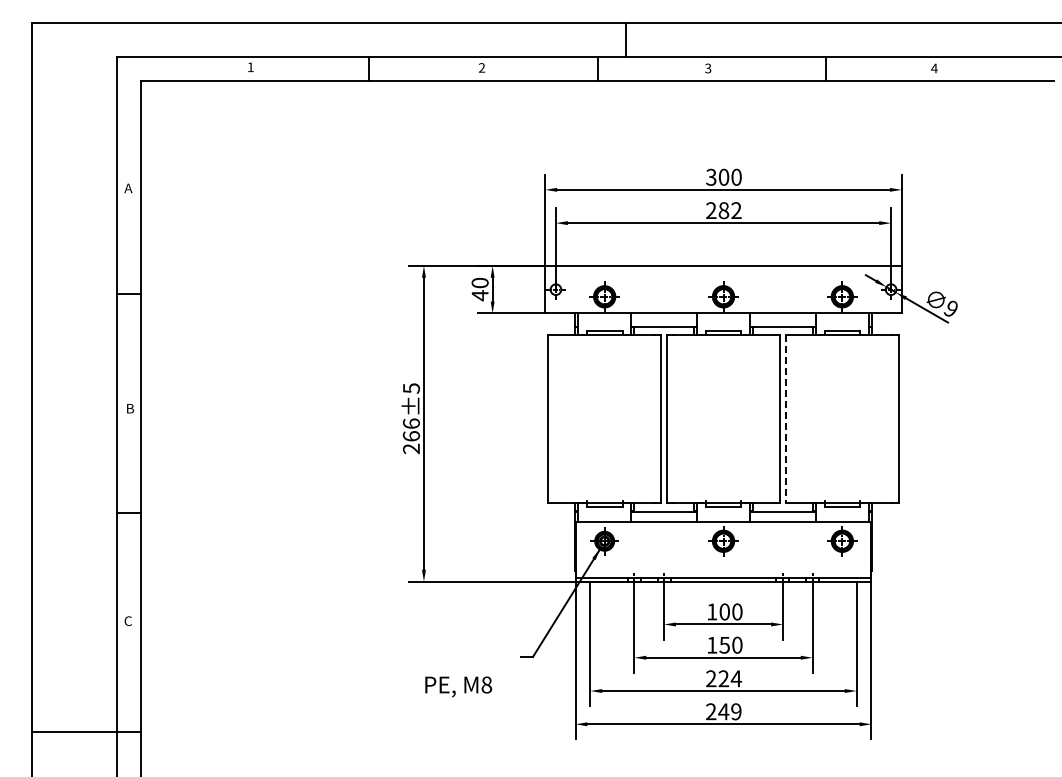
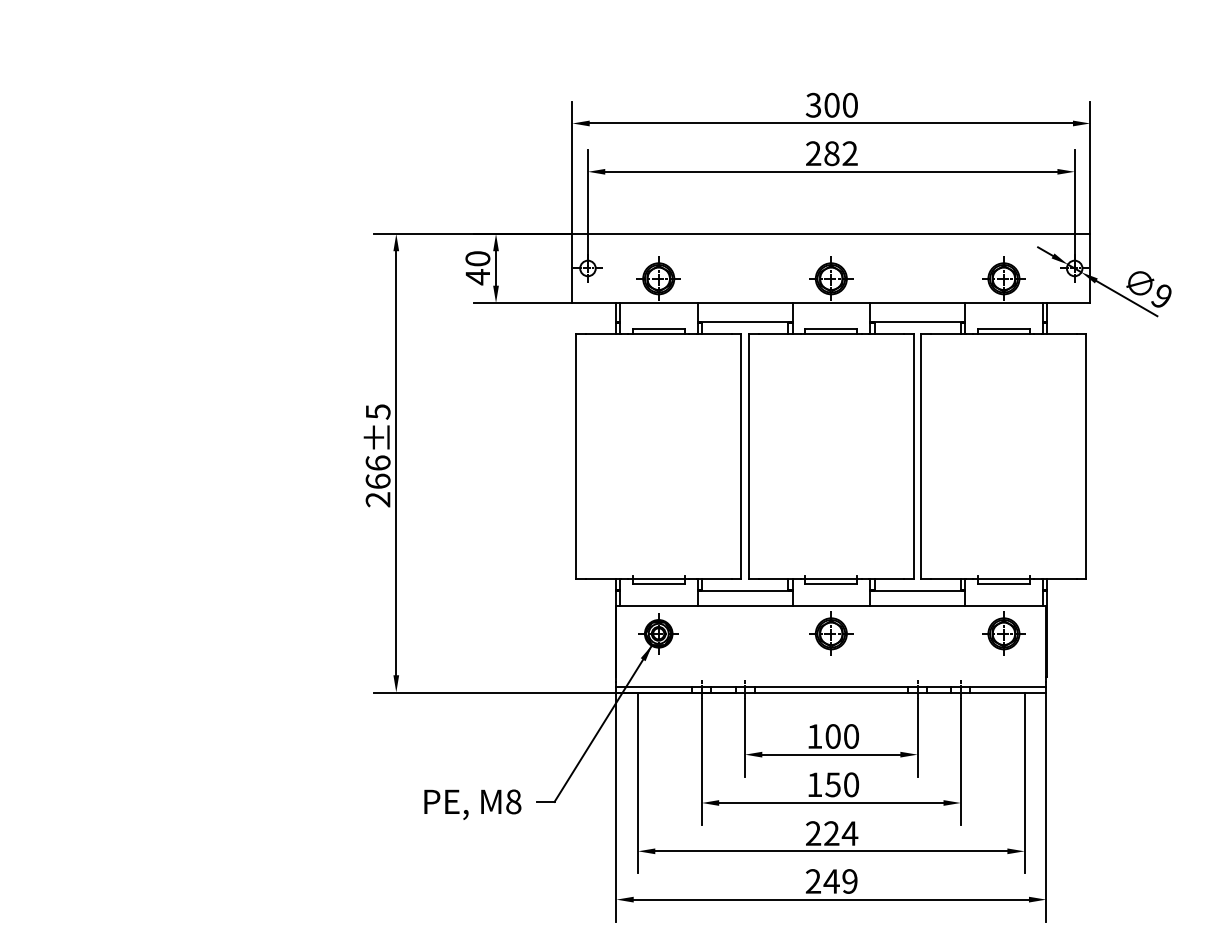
line: (785, 419) -> (921, 456), dashed -> solid
text: (458, 686) -> (472, 804), moved

